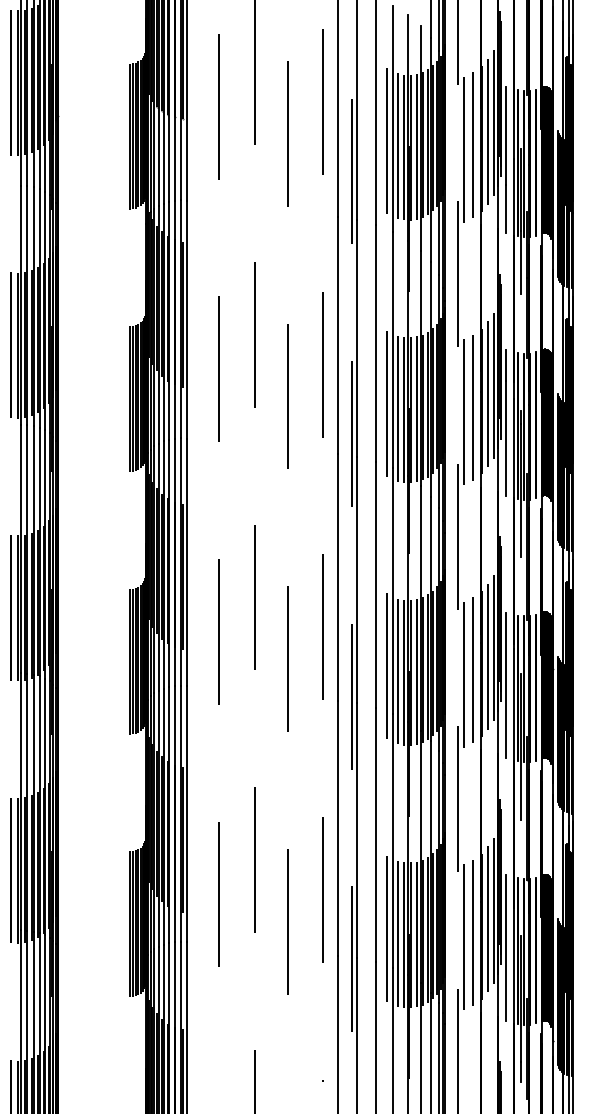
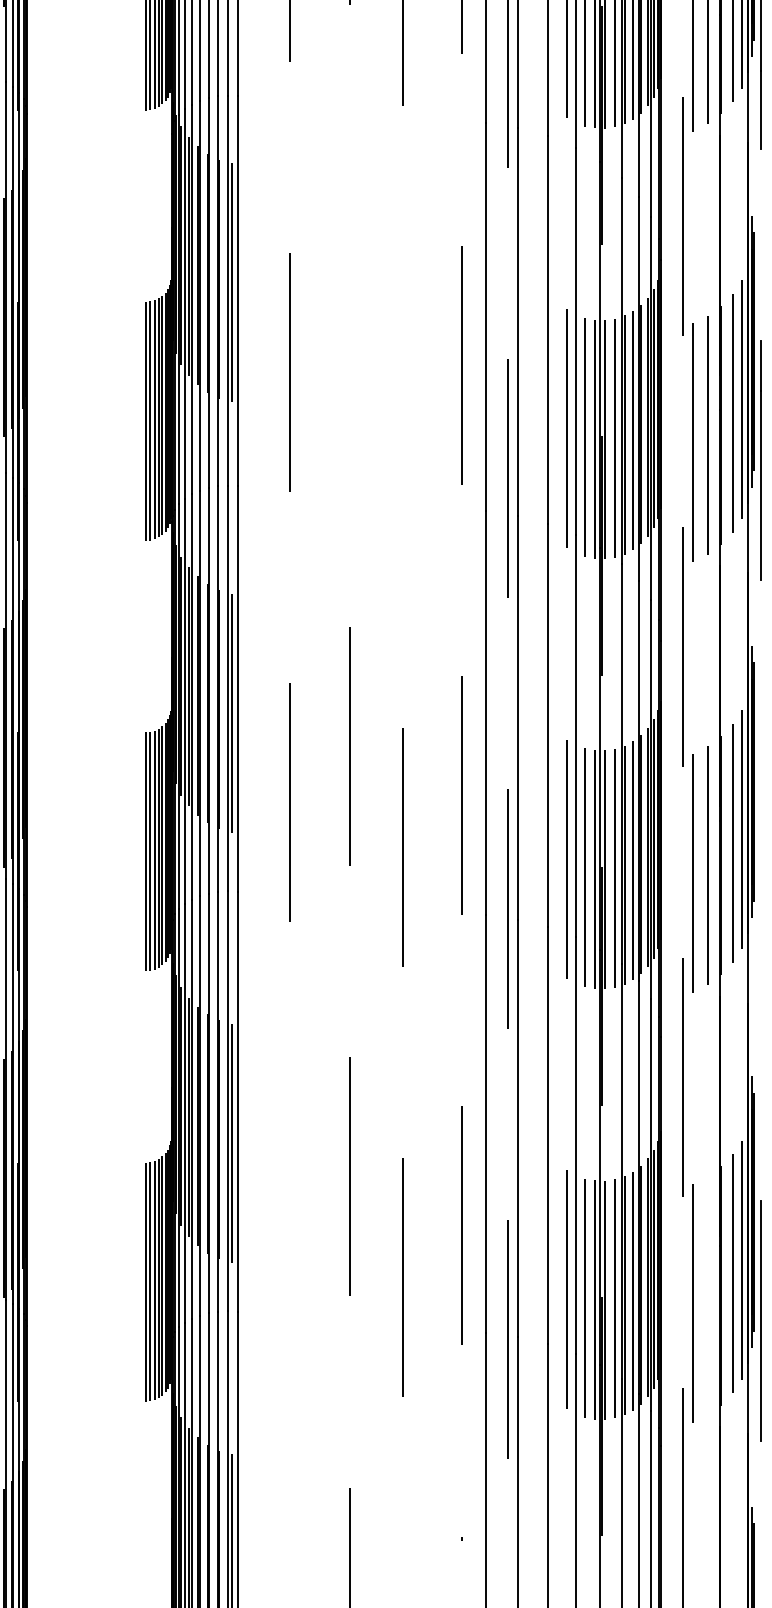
line: (254, 334) -> (349, 315), removed
line: (287, 396) -> (403, 417), removed
line: (505, 685) -> (760, 890), removed
line: (218, 894) -> (290, 1233), removed
line: (473, 932) -> (708, 1295), removed

